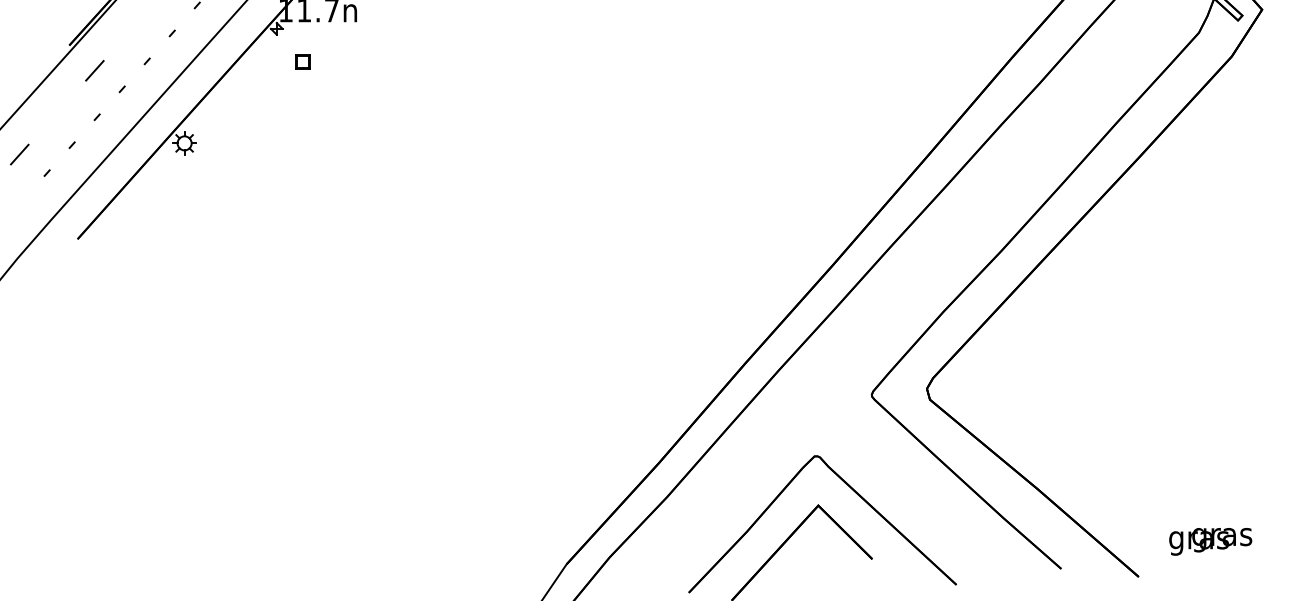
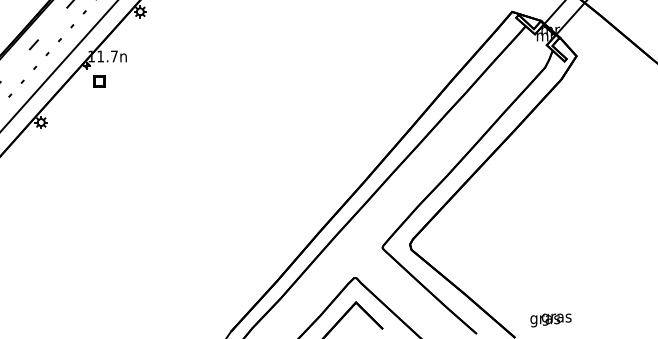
part: (303, 62) -> (100, 82), size x1.6

